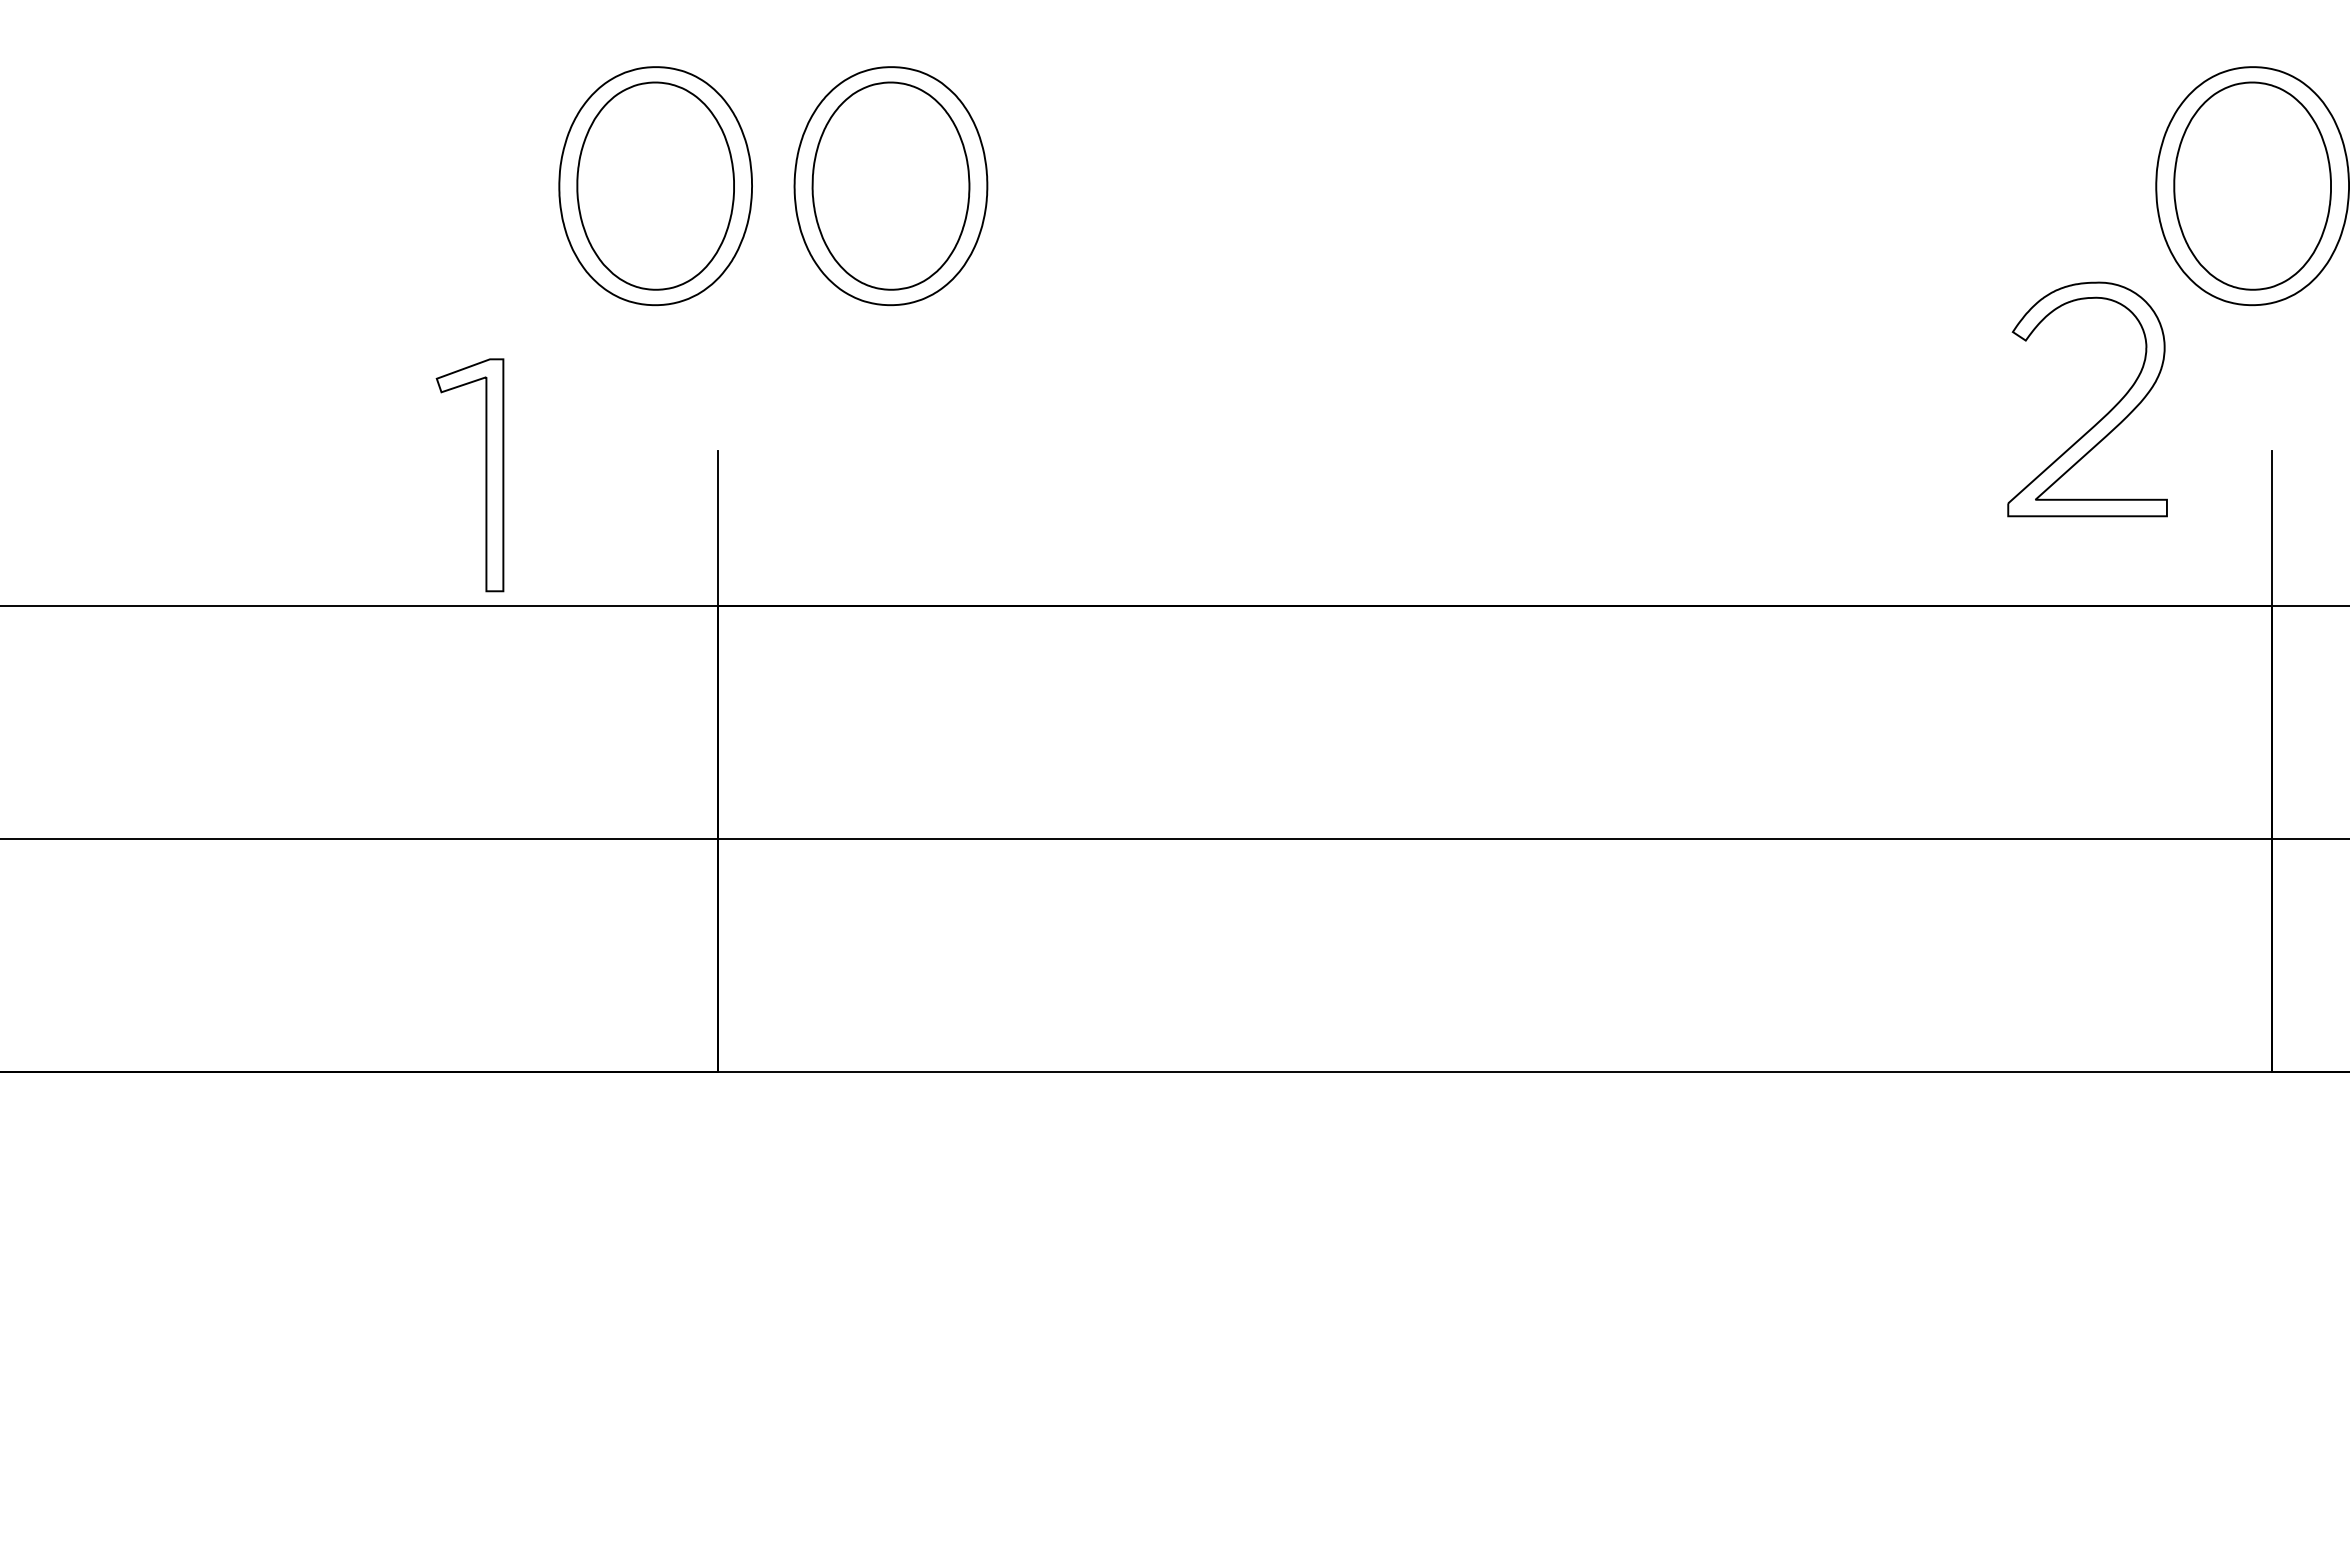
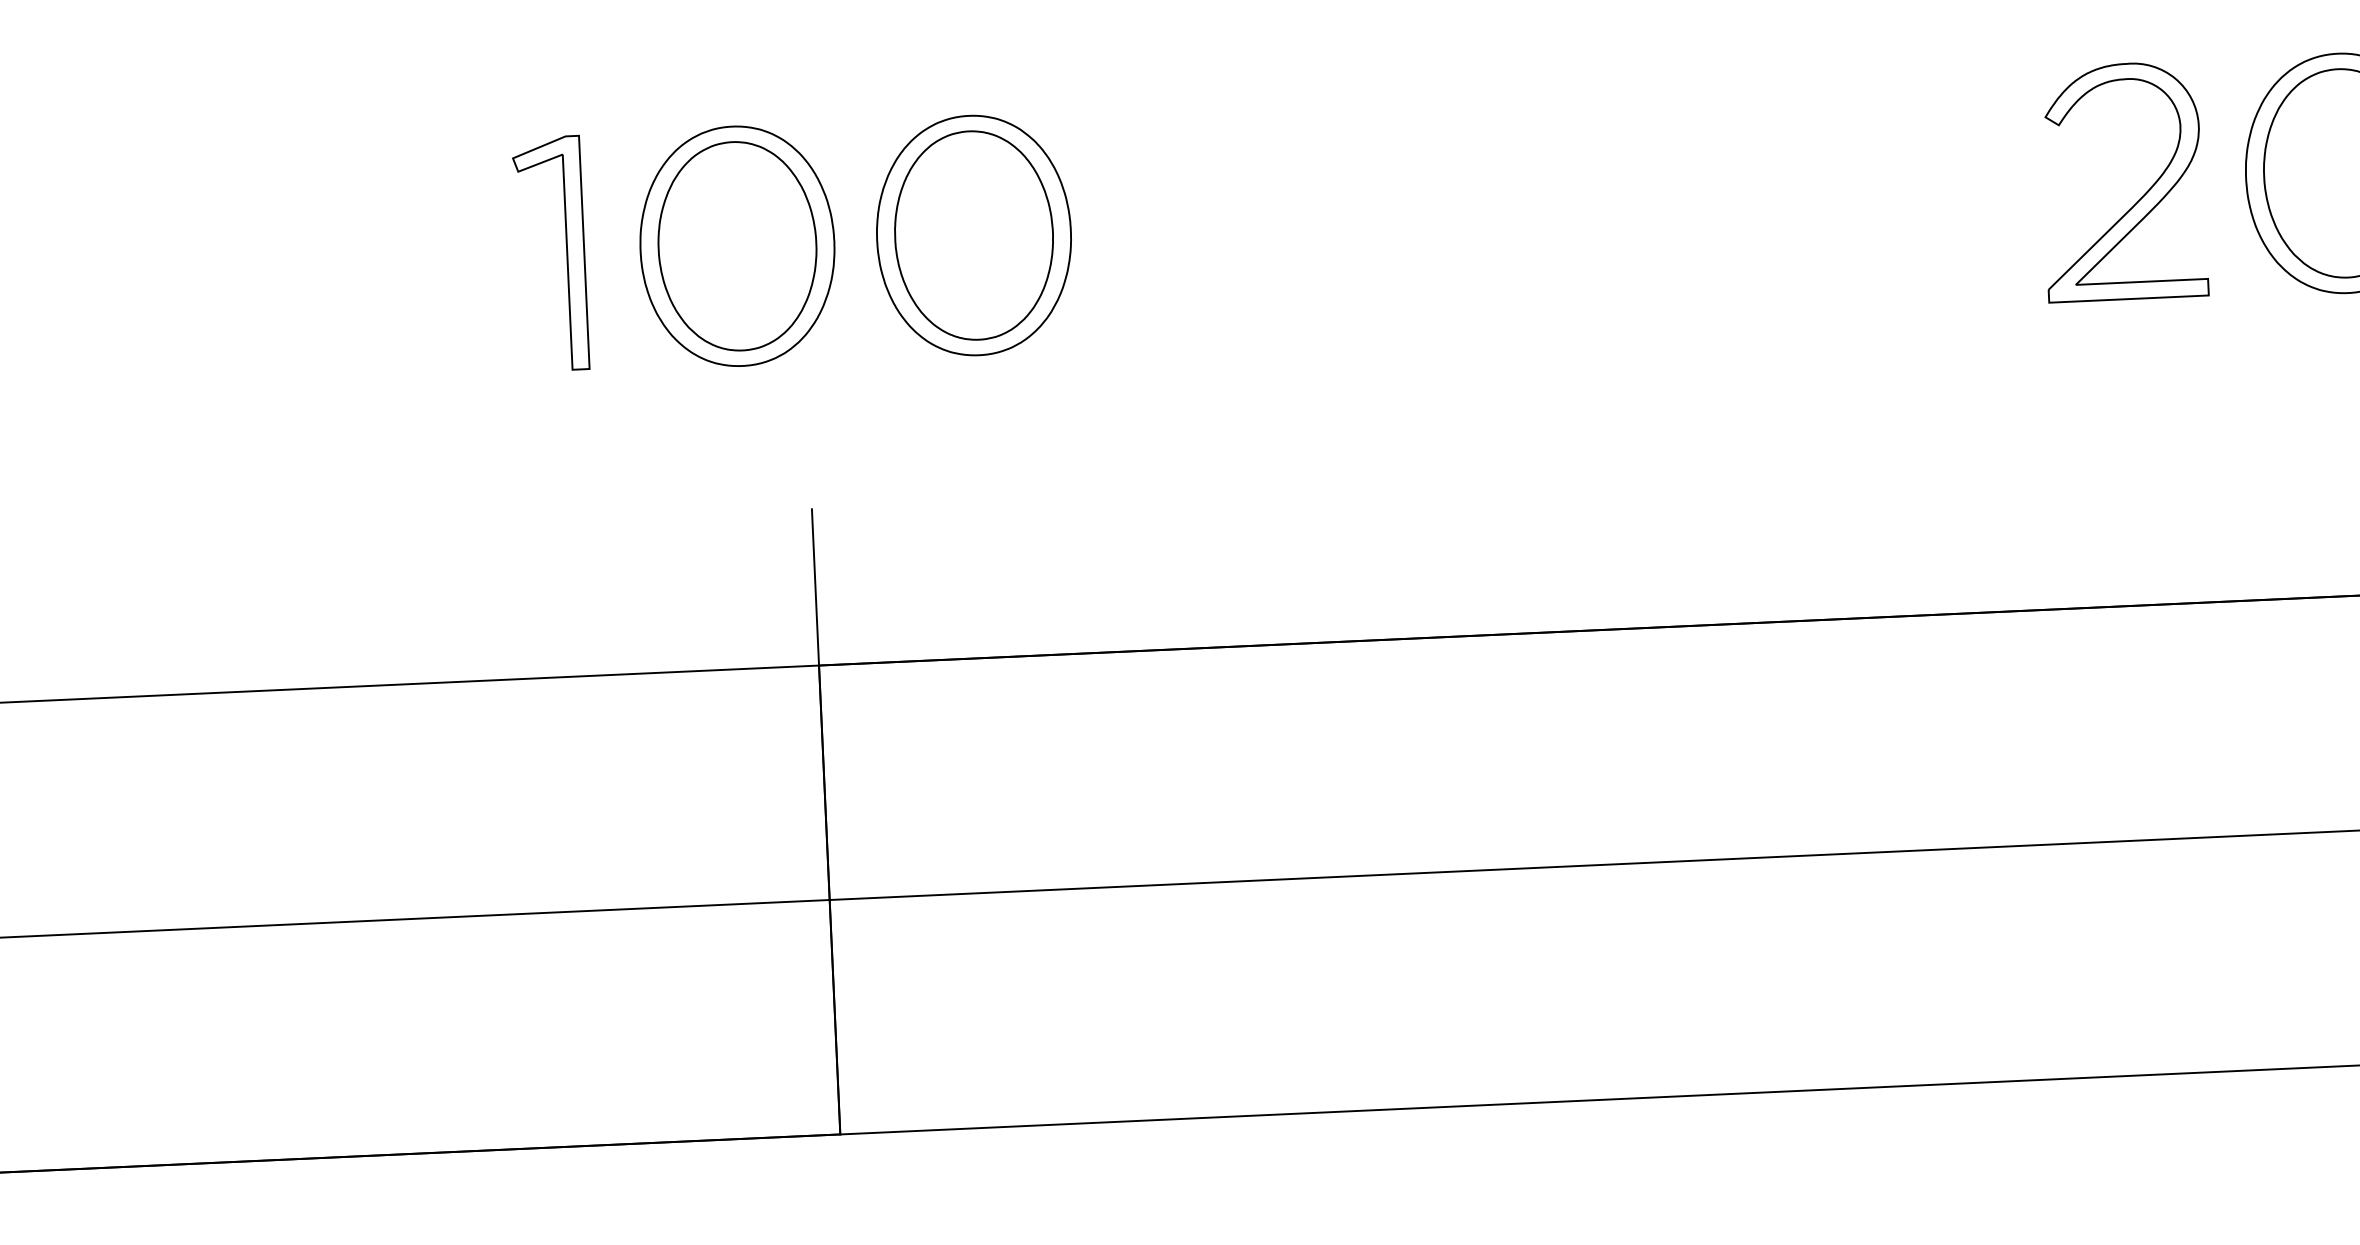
part: (2104, 415) -> (2141, 197), moved
part: (485, 475) -> (566, 253), moved

